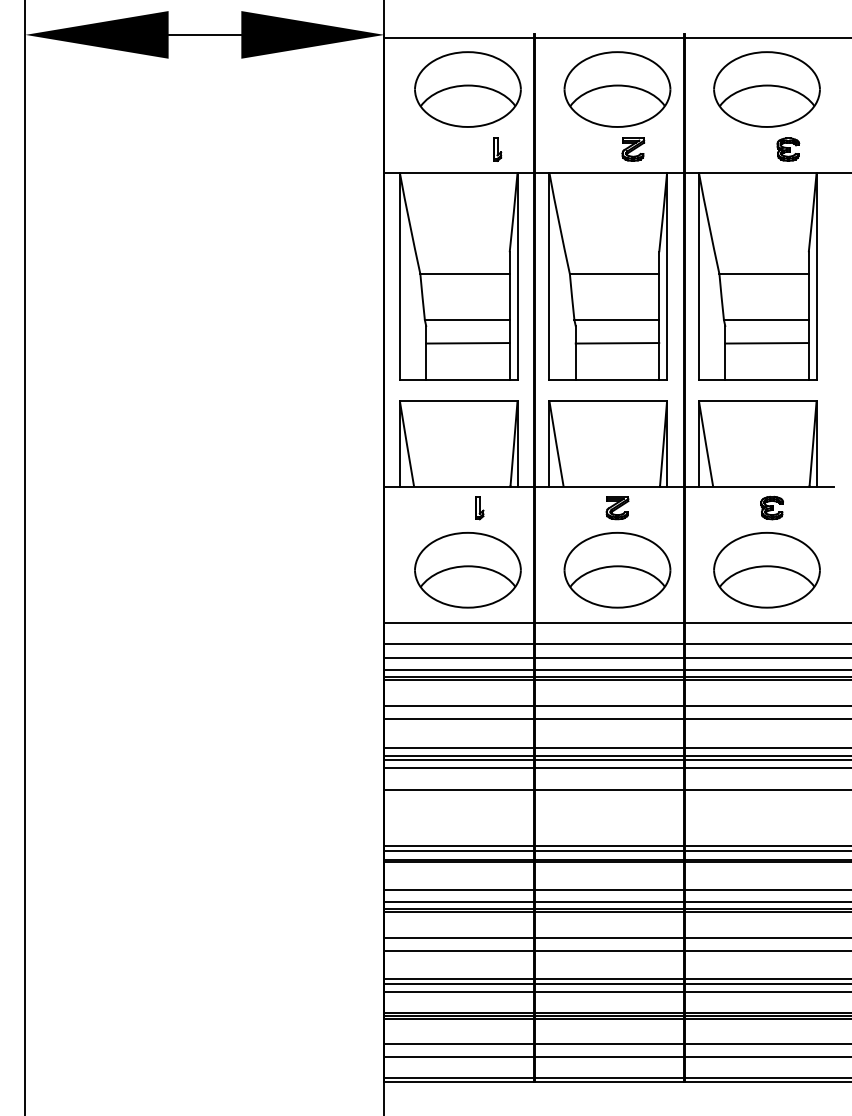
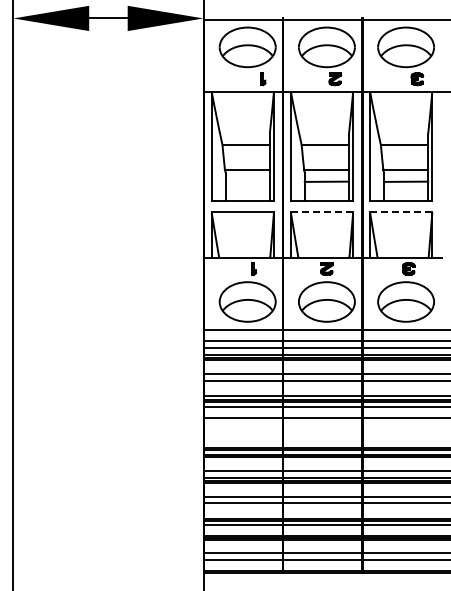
line: (467, 342) -> (247, 181), removed
line: (609, 401) -> (322, 212), solid -> dashed
line: (758, 401) -> (401, 212), solid -> dashed

